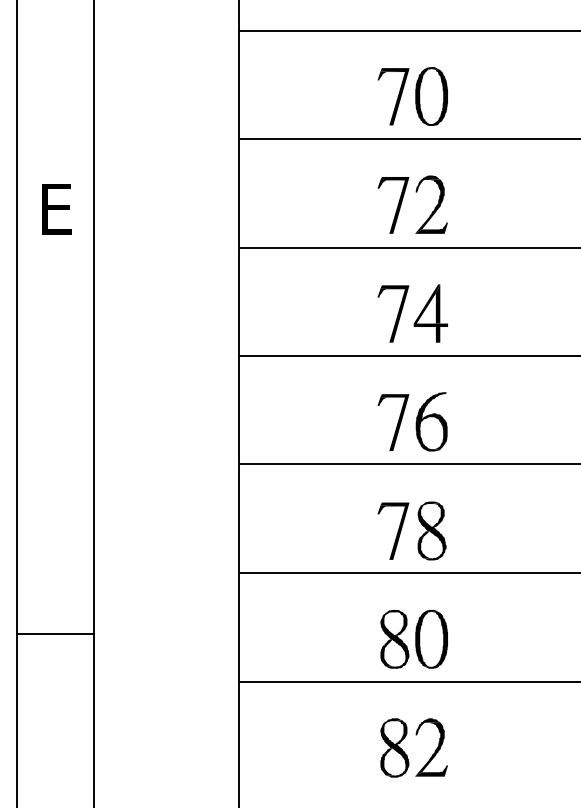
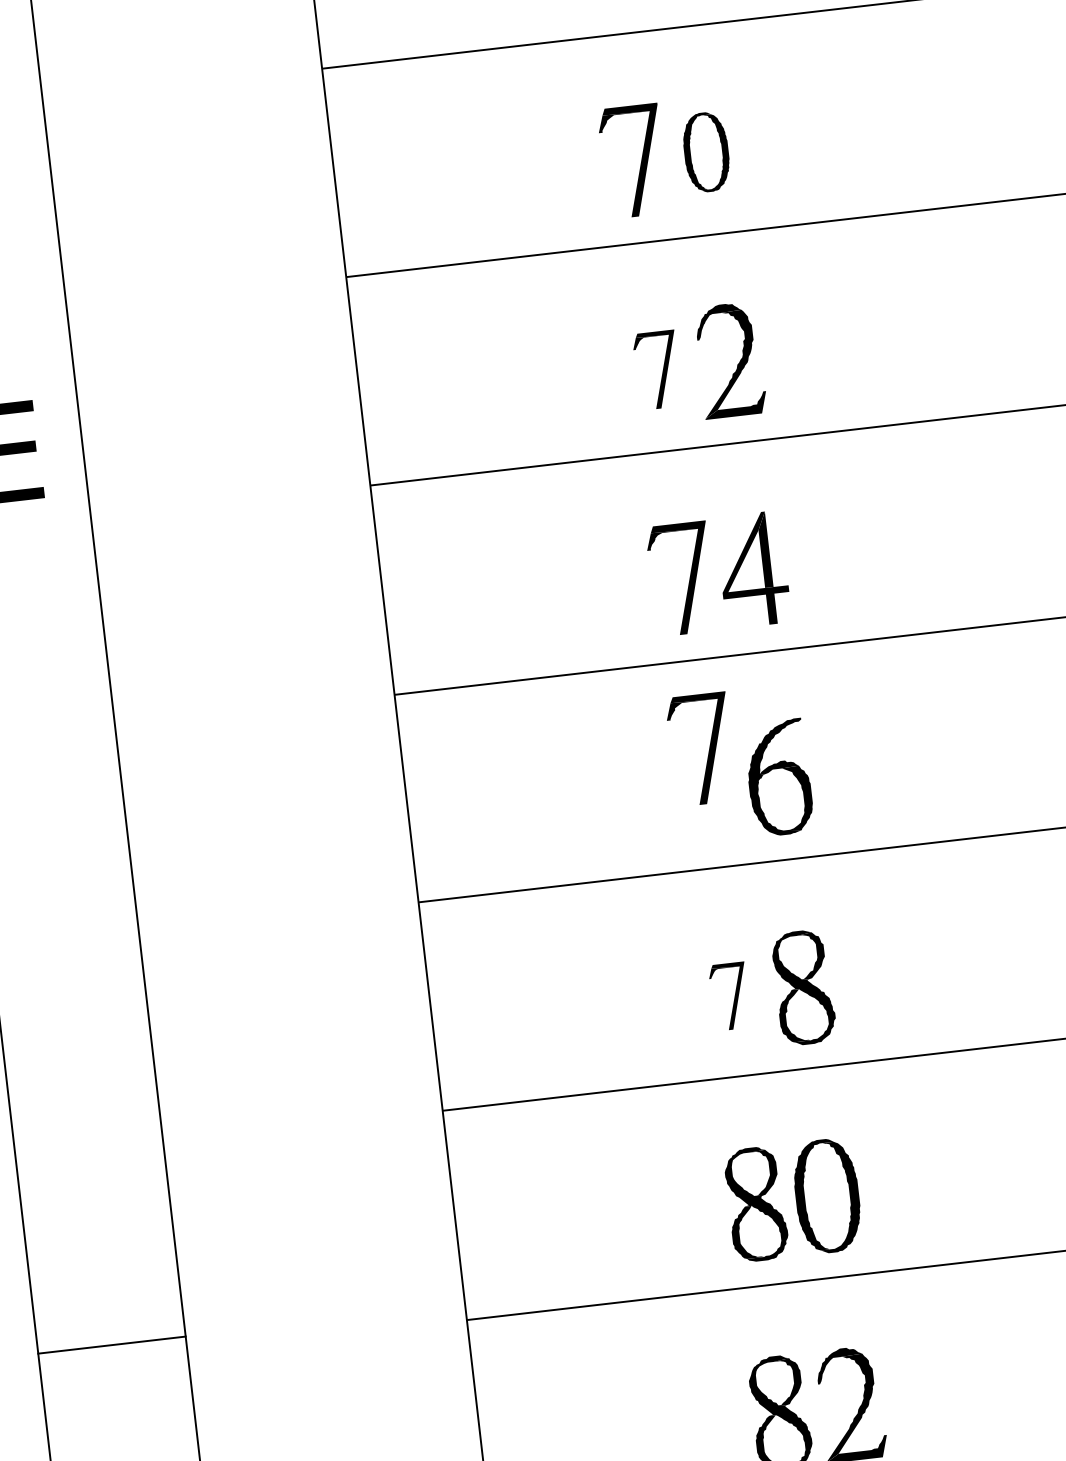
part: (431, 96) -> (706, 152), size x0.7
part: (393, 205) -> (657, 370), size x0.7
part: (393, 422) -> (701, 749), moved
part: (393, 530) -> (729, 995), size x0.6
line: (55, 634) -> (111, 1345), moved

